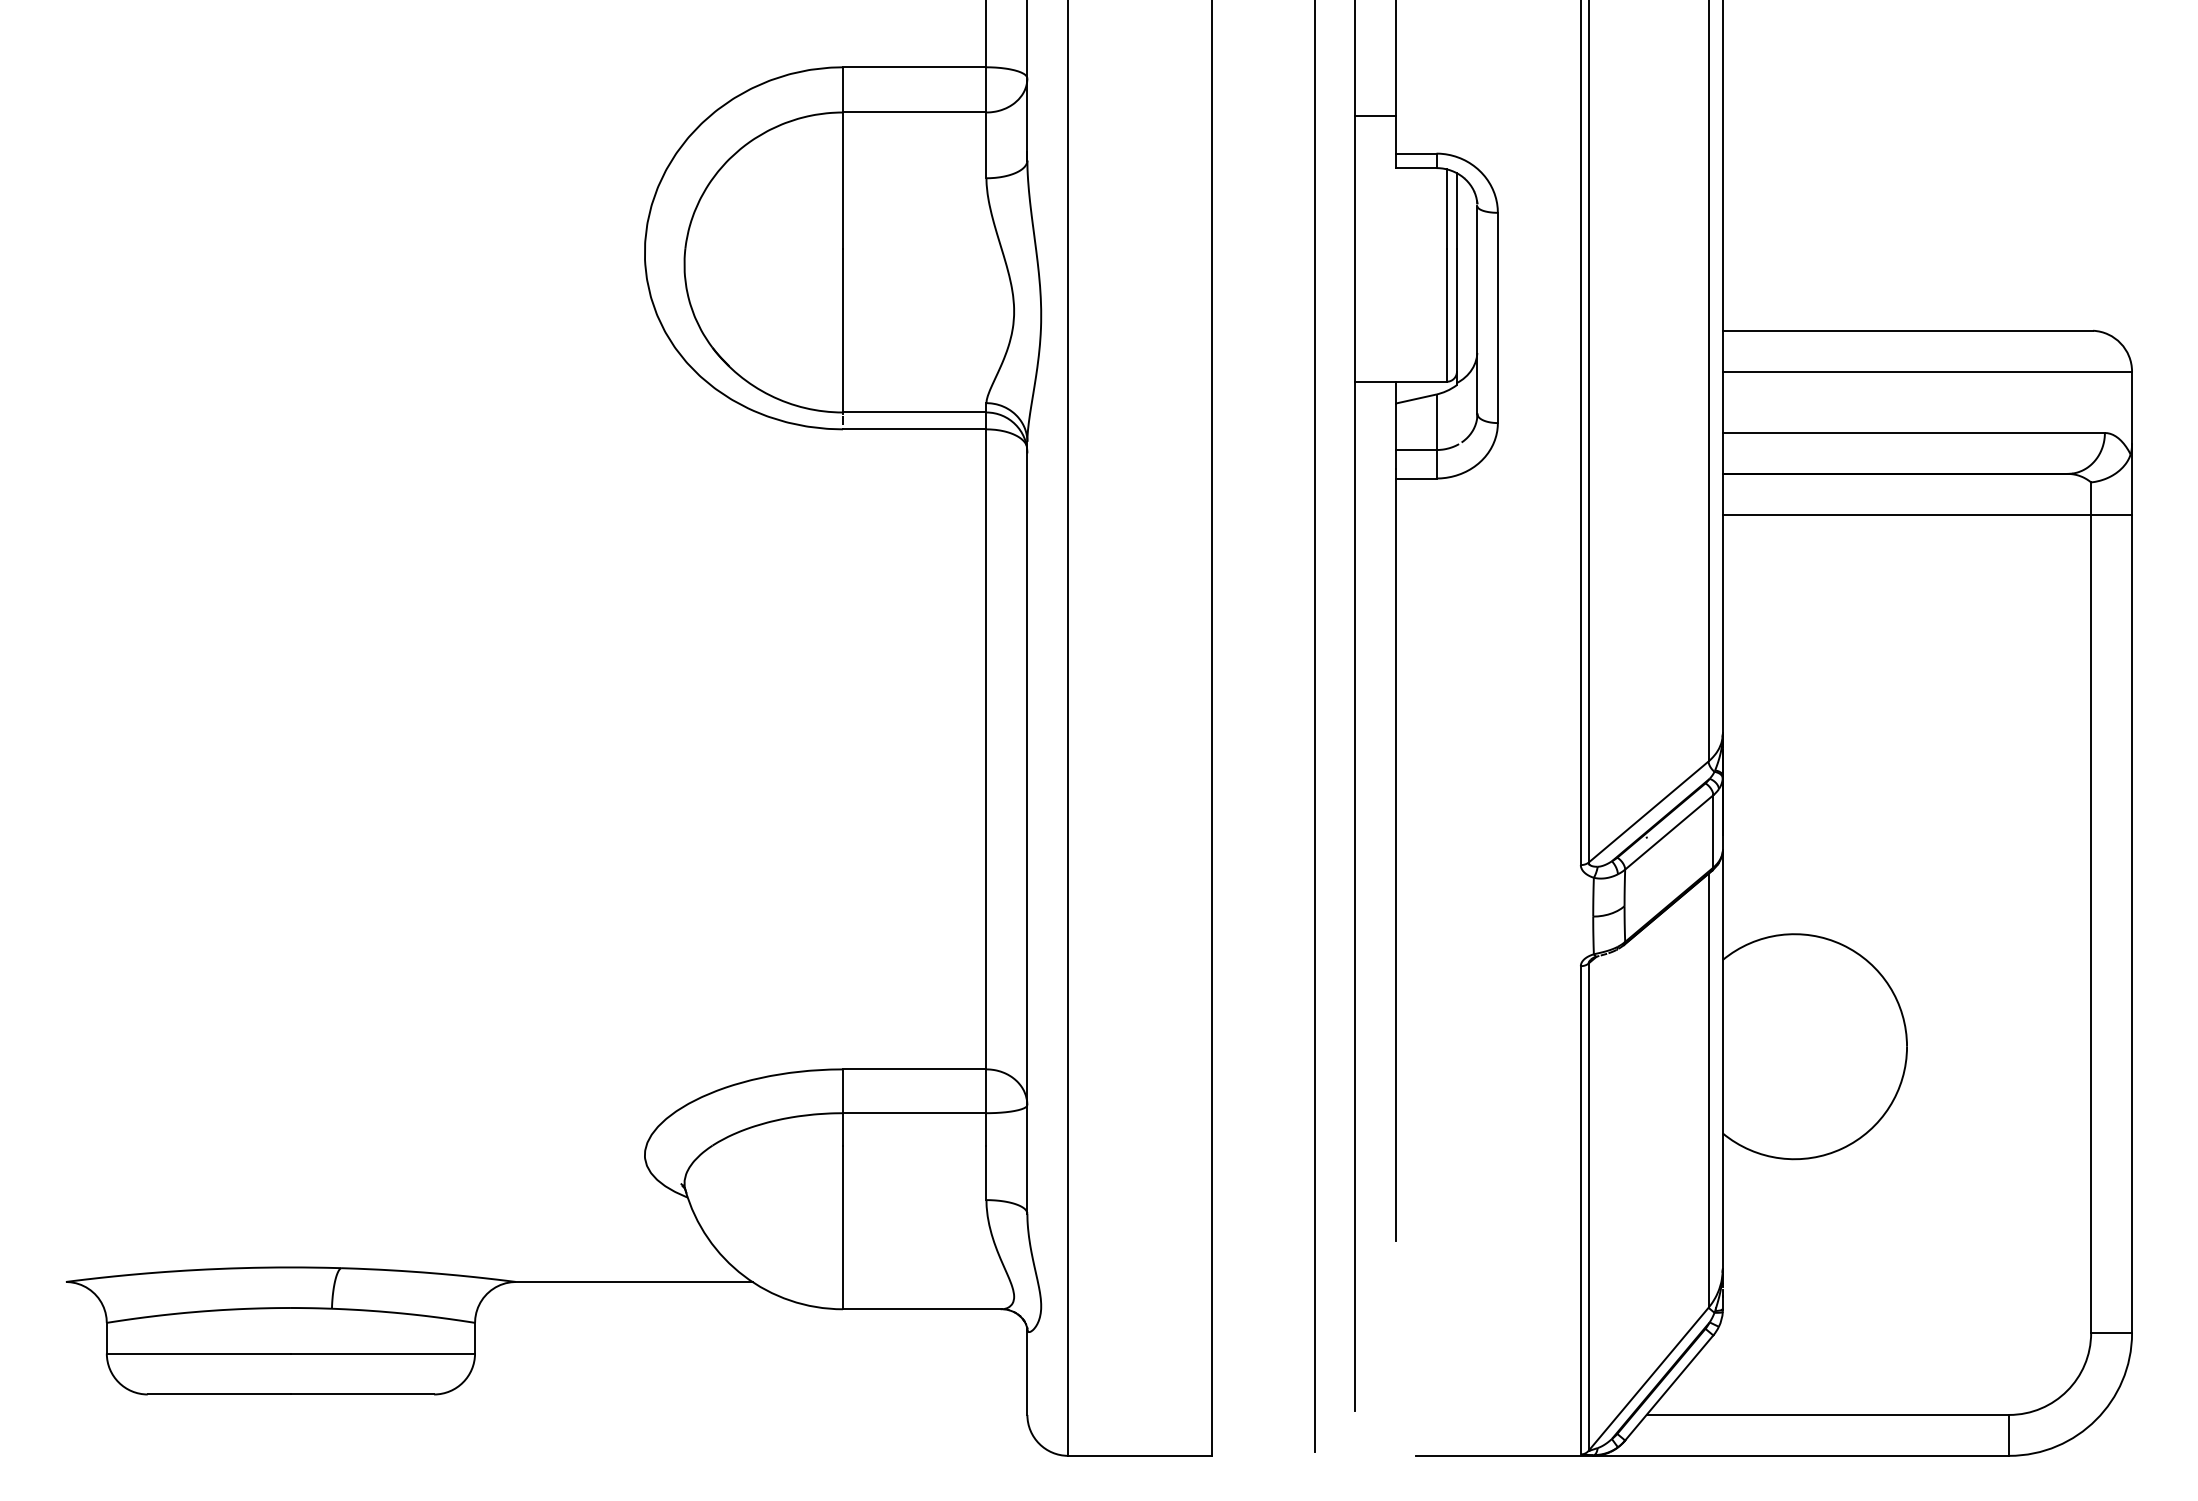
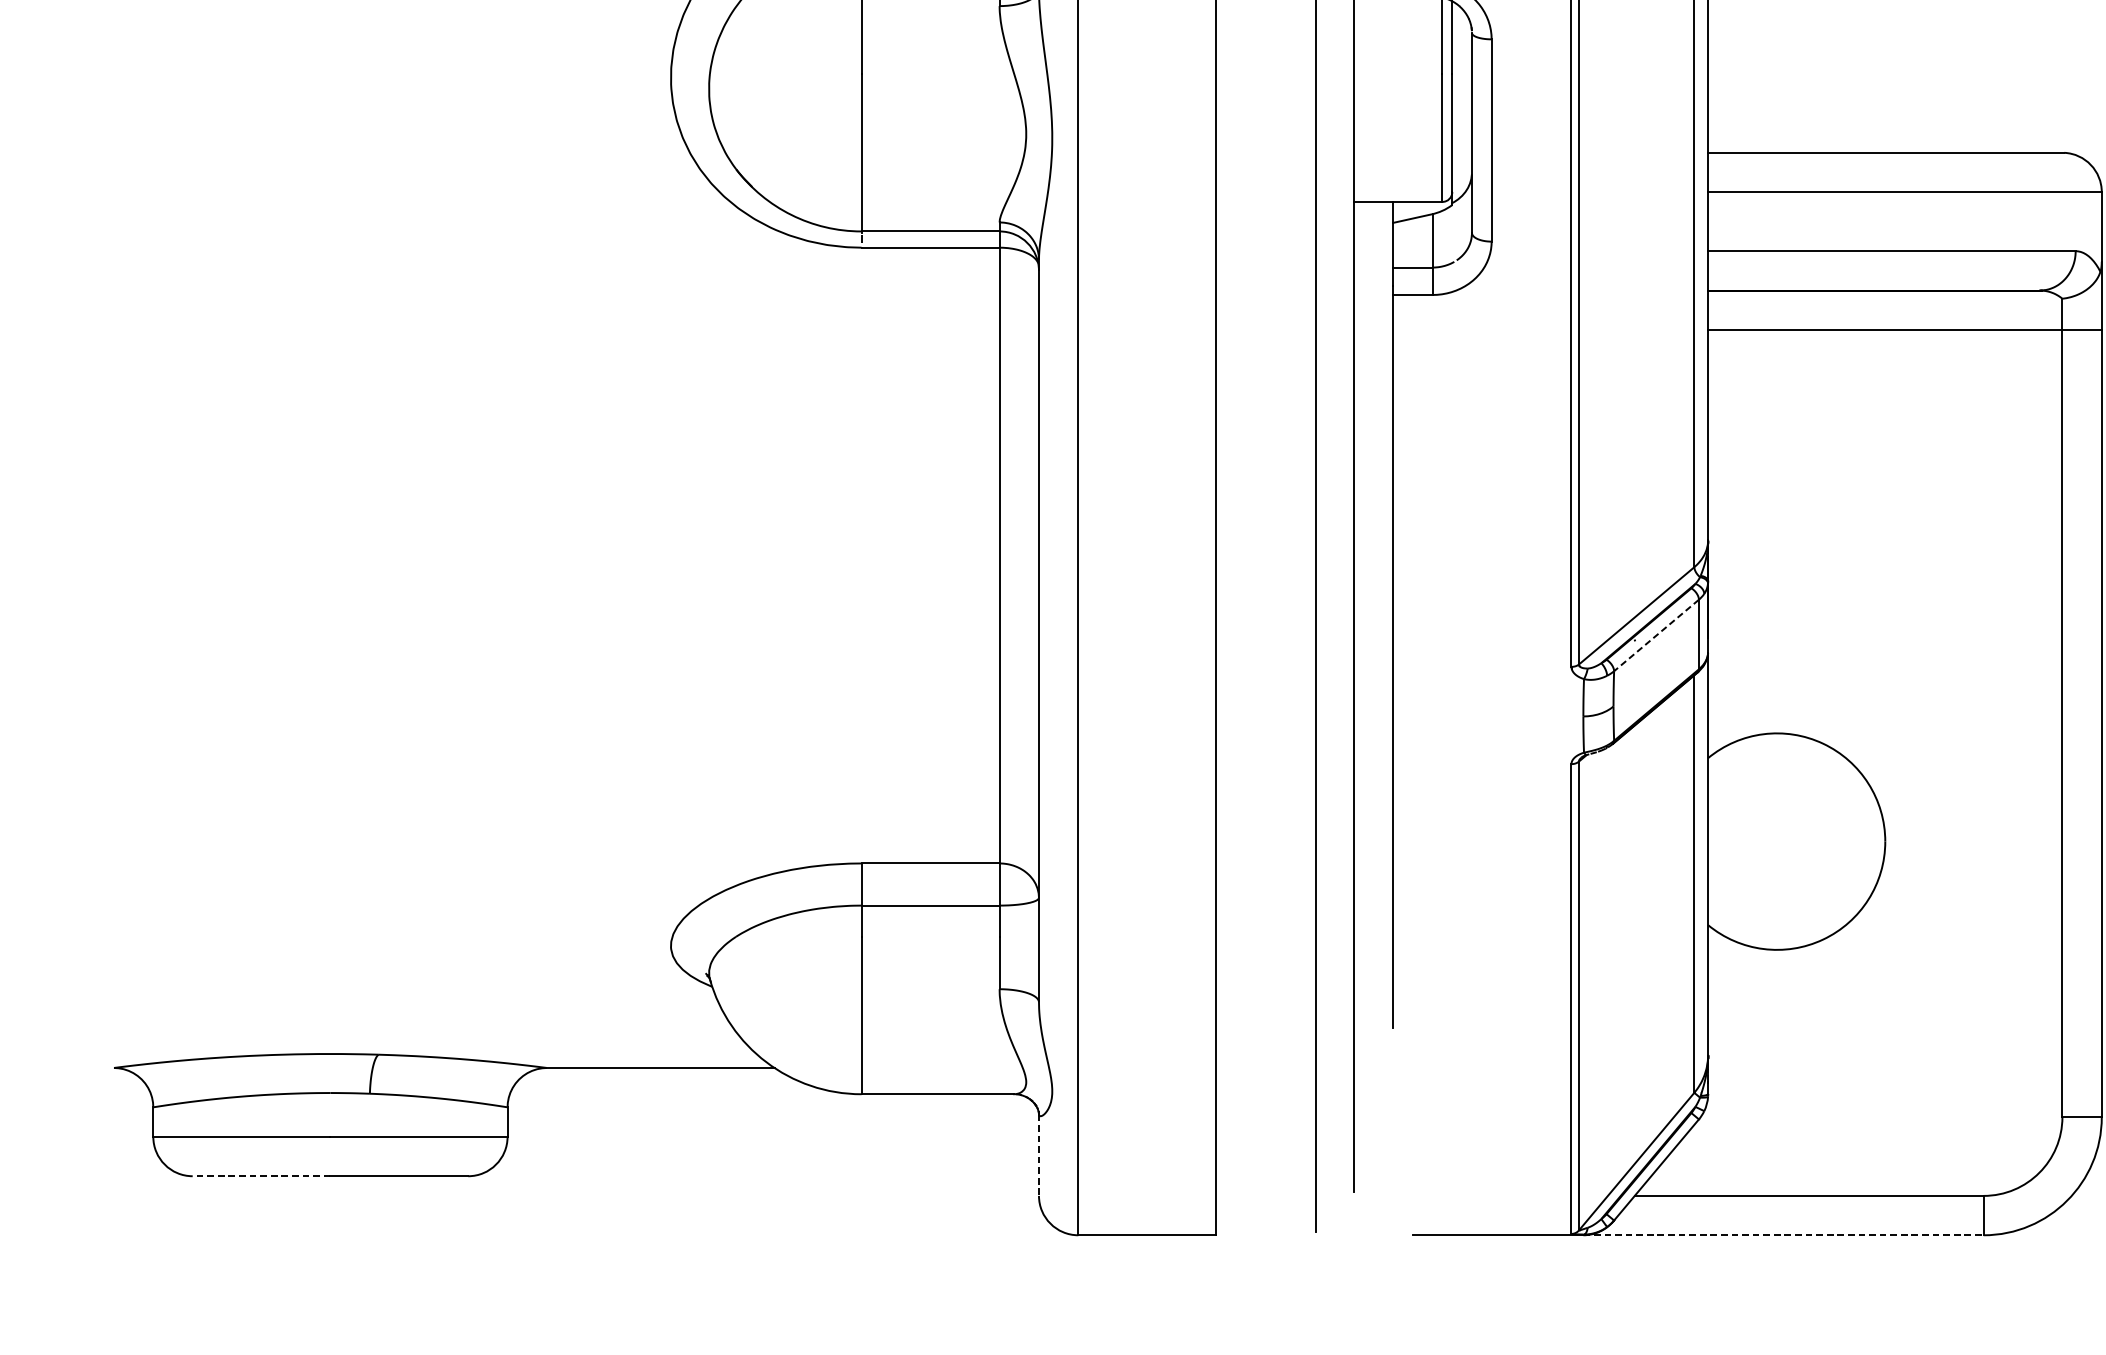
line: (1669, 832) -> (1656, 635), solid -> dashed
line: (1027, 1373) -> (1039, 1156), solid -> dashed
line: (219, 1394) -> (261, 1176), solid -> dashed
line: (1801, 1455) -> (1783, 1234), solid -> dashed

